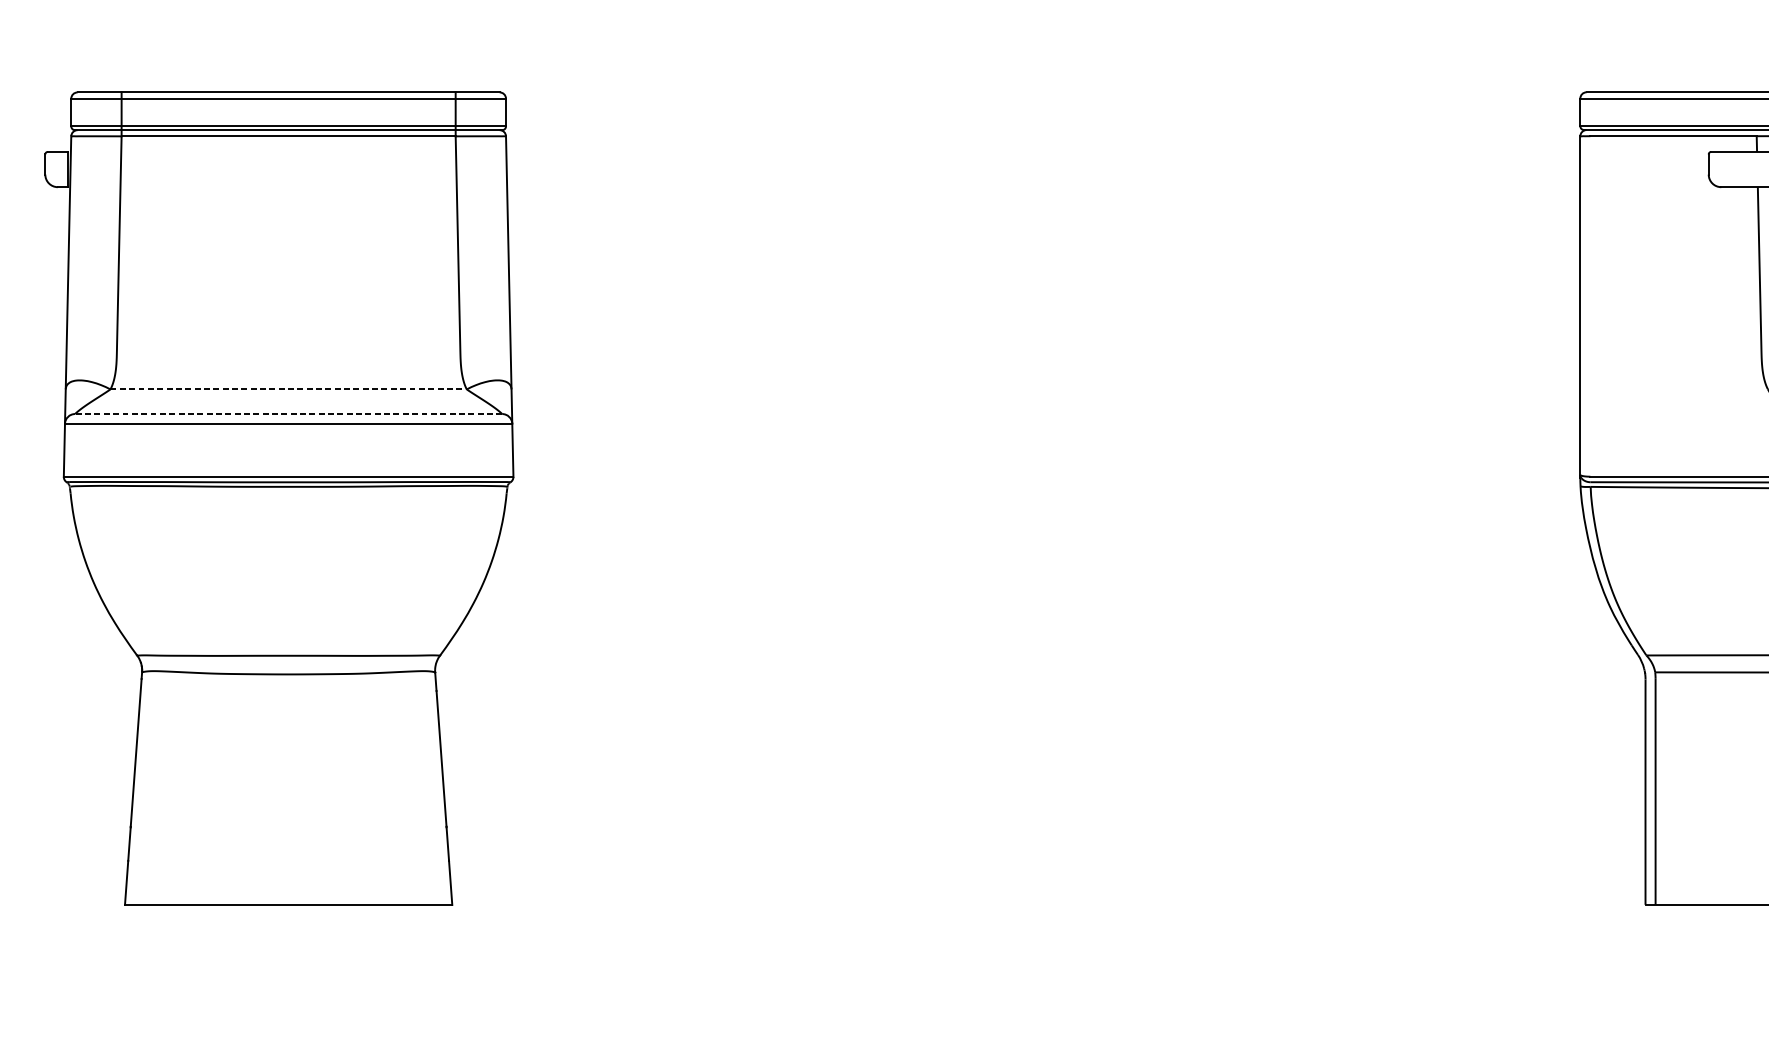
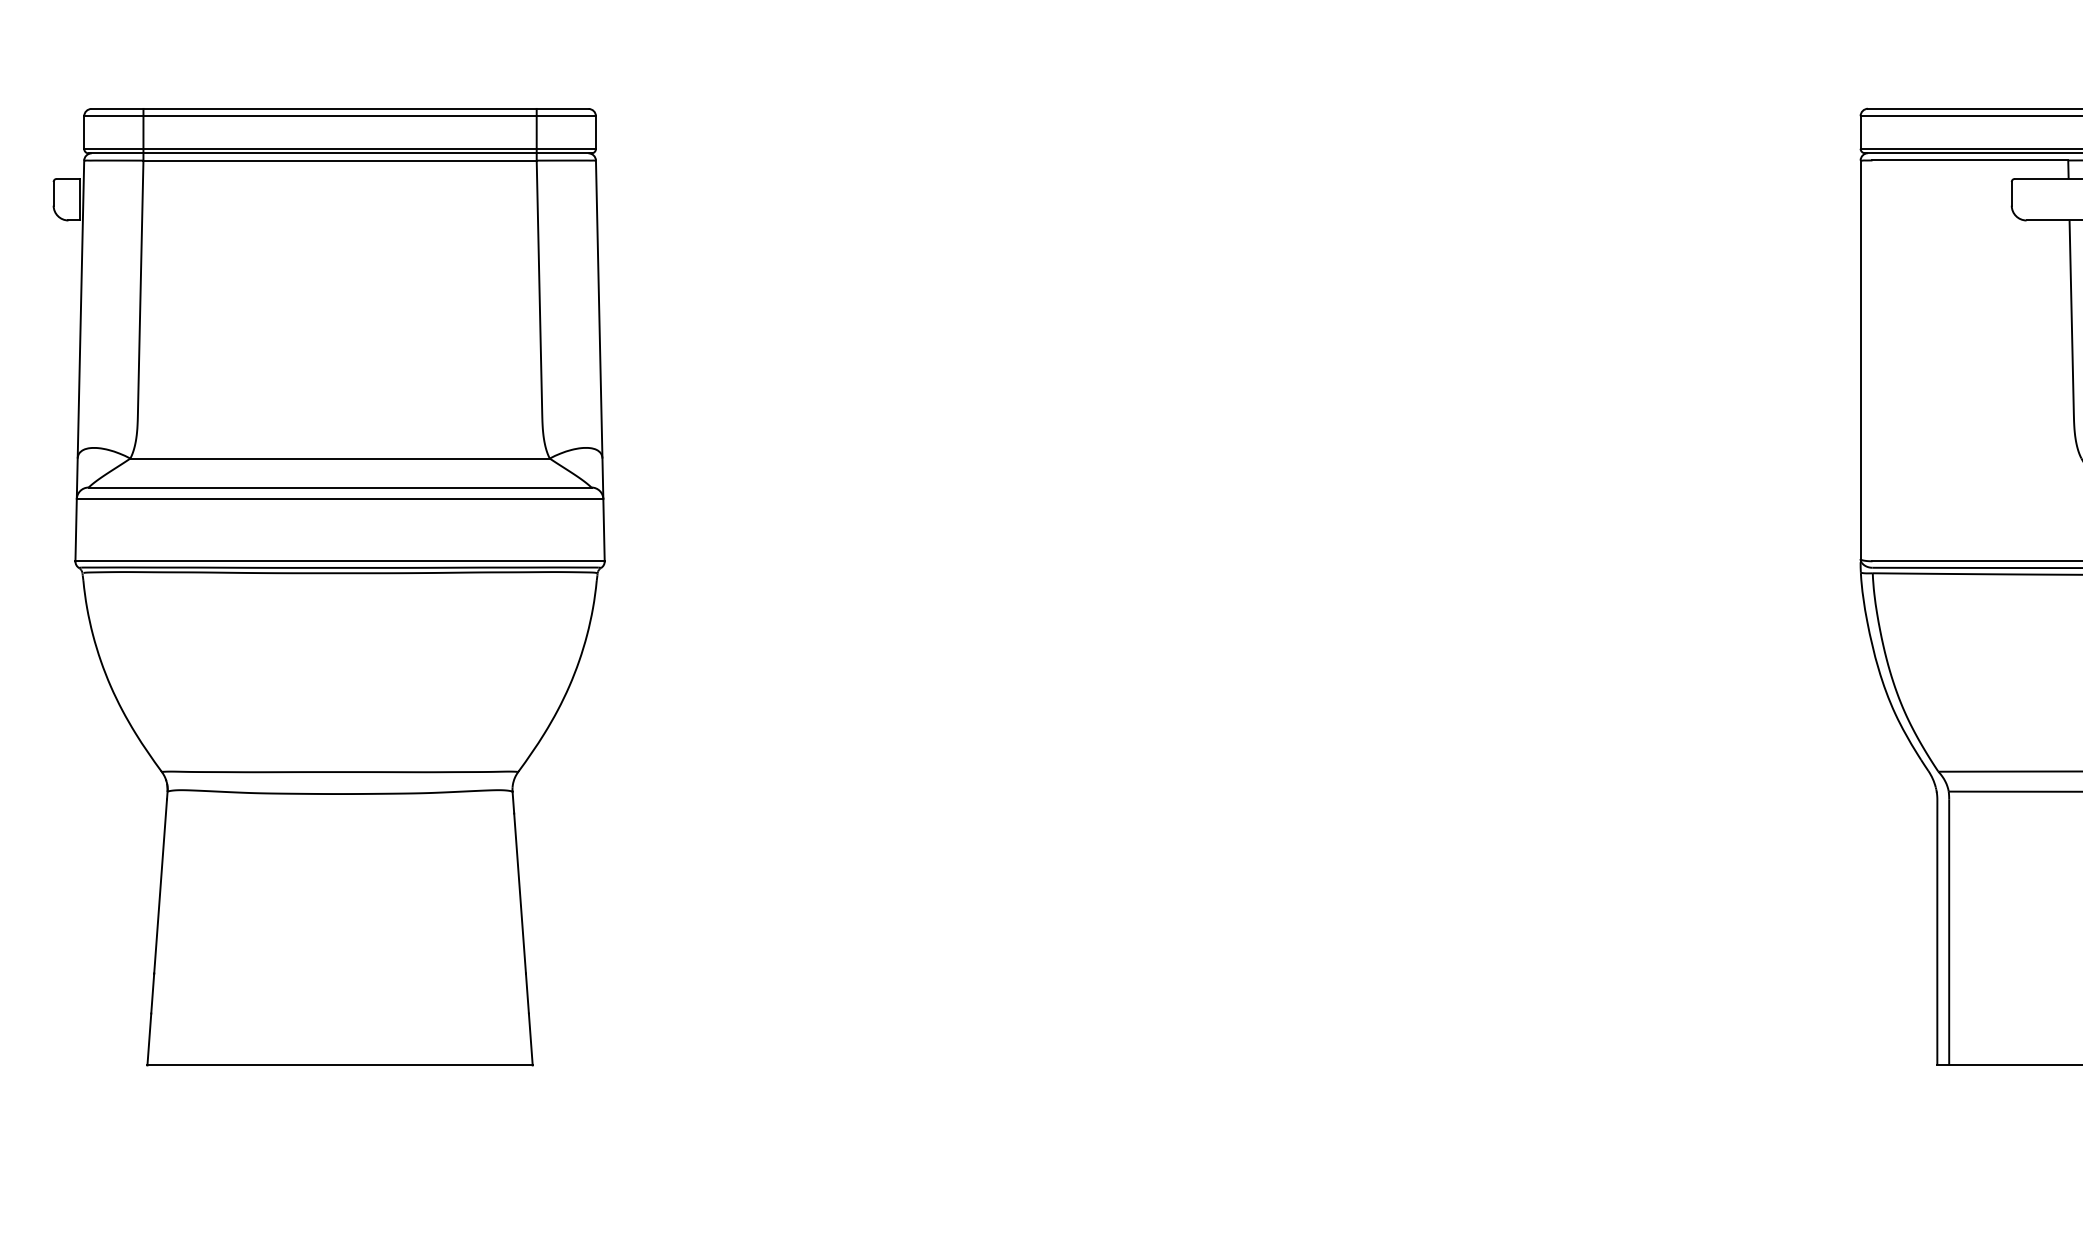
line: (289, 389) -> (340, 458), dashed -> solid
line: (288, 414) -> (339, 487), dashed -> solid

